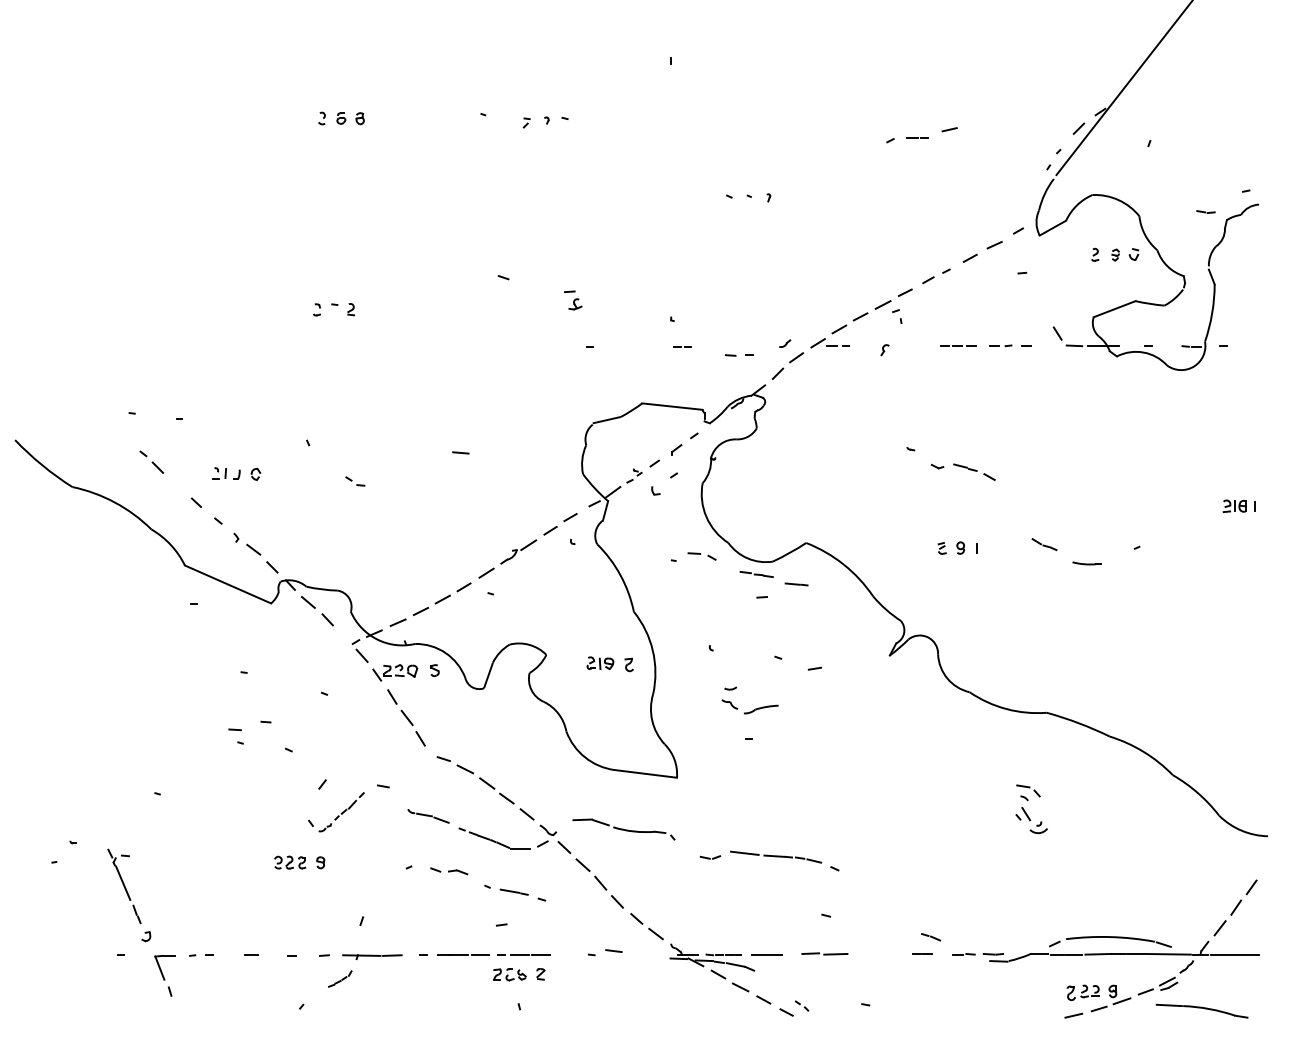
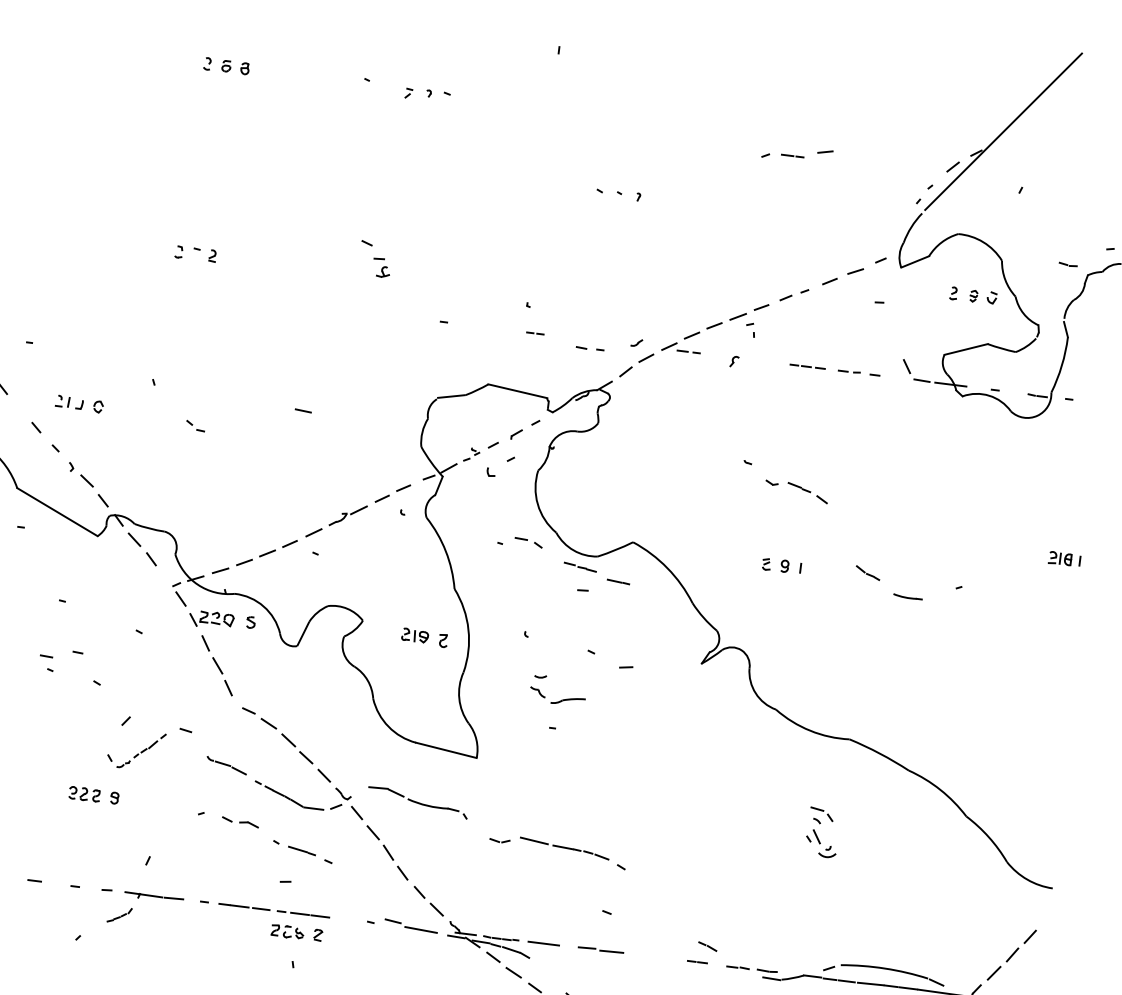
part: (573, 300) -> (381, 267), moved
line: (642, 956) -> (420, 930), added

